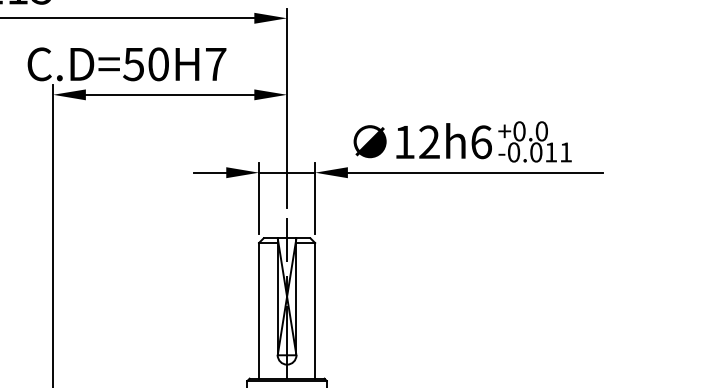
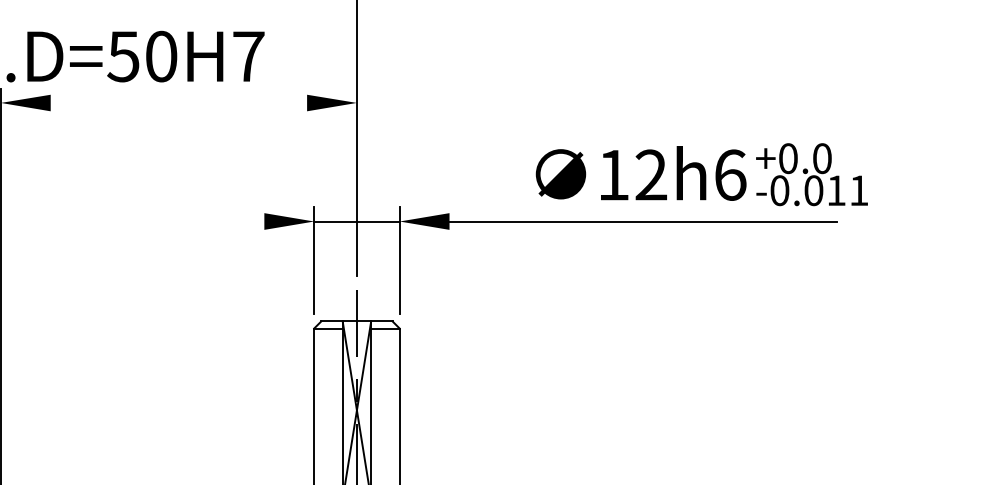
line: (169, 94) -> (177, 102), removed
text: (462, 141) -> (701, 174), moved
line: (209, 172) -> (238, 221), removed

